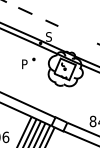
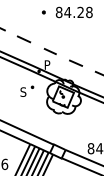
line: (77, 34) -> (75, 62), added
text: (49, 36) -> (47, 64), S -> P
text: (24, 63) -> (23, 91), P -> S

